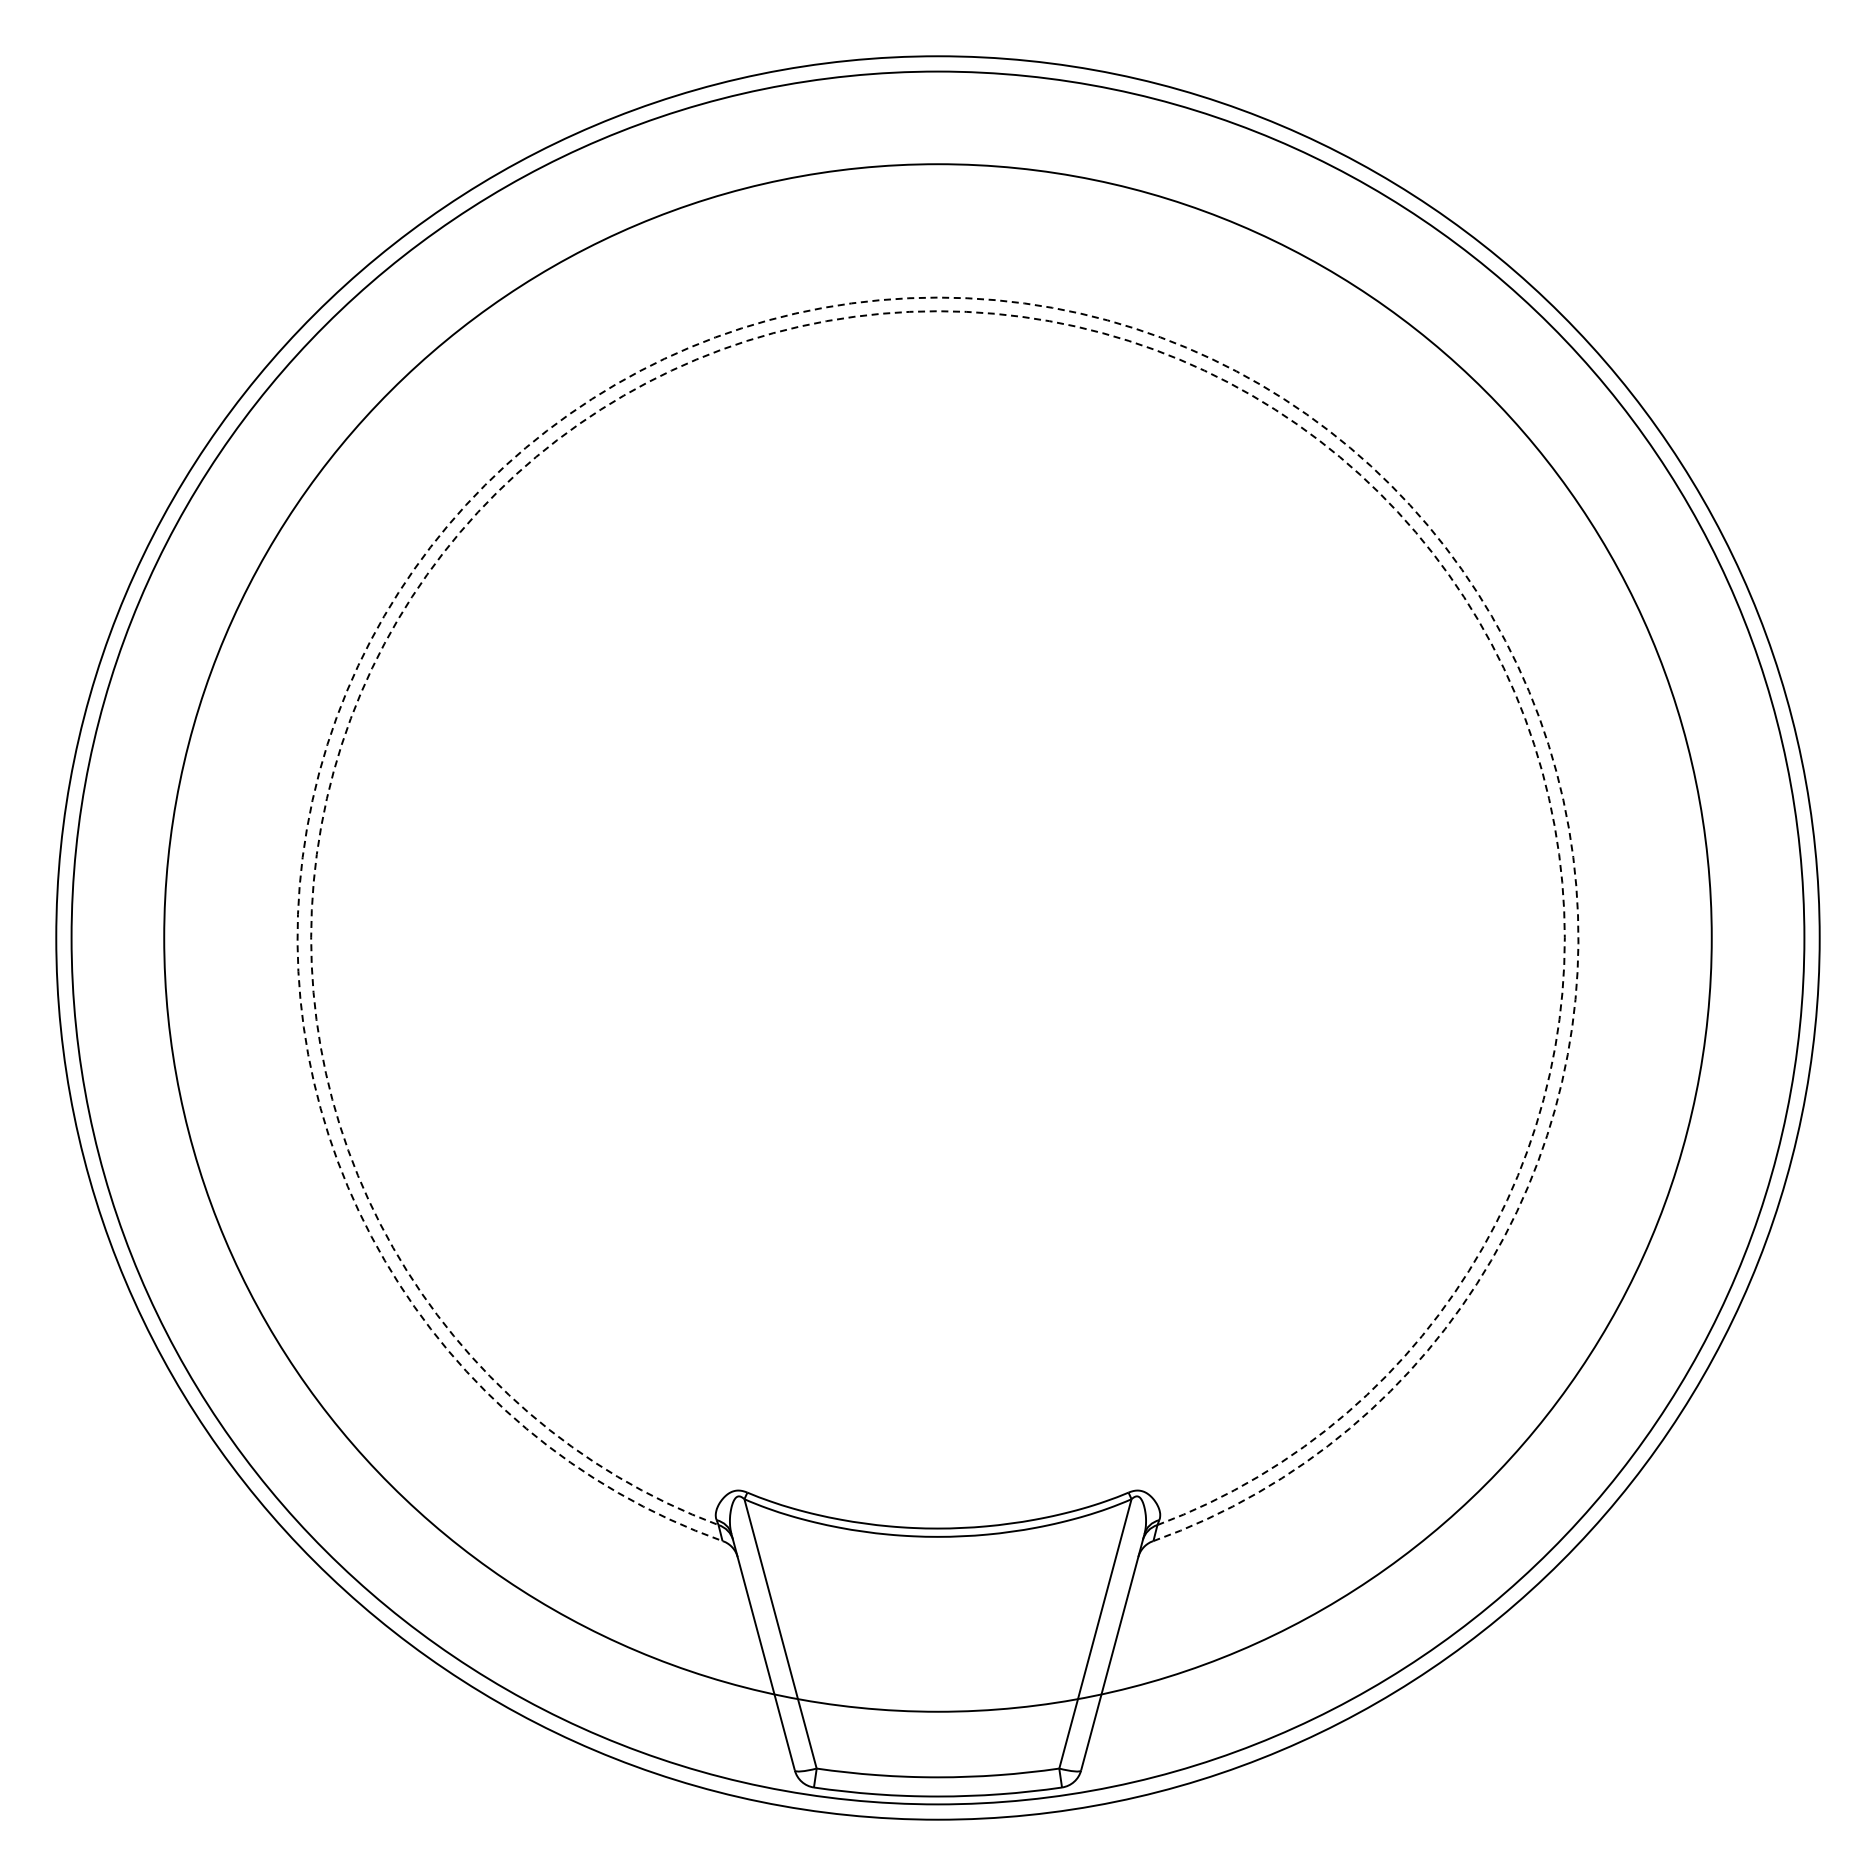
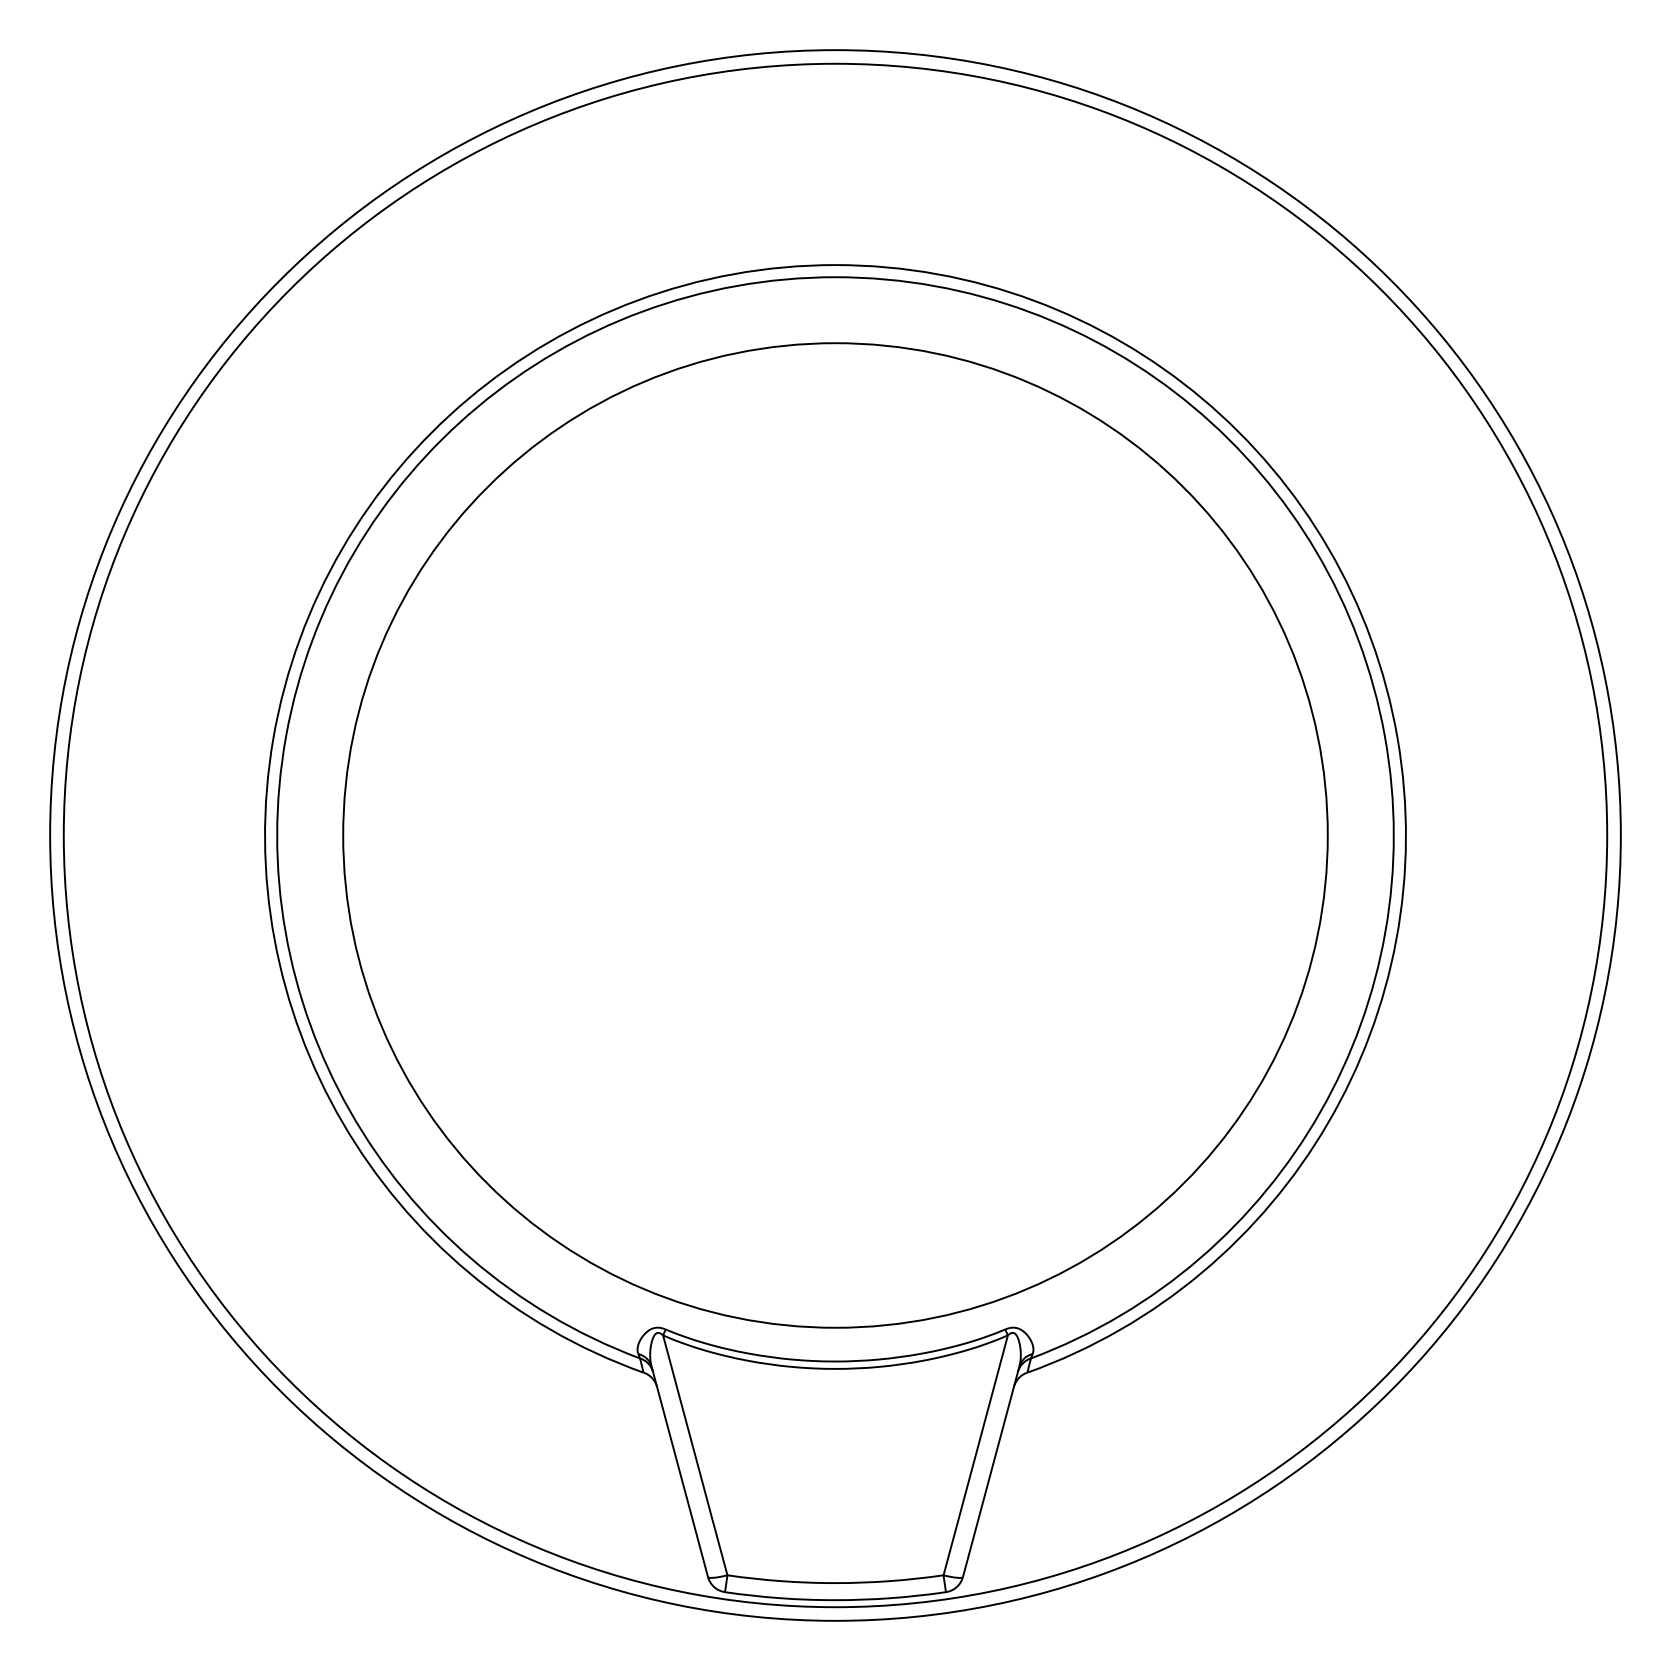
arc: (937, 297) -> (835, 265), dashed -> solid
arc: (937, 311) -> (835, 277), dashed -> solid
circle: (937, 937) -> (835, 835), size x0.71

